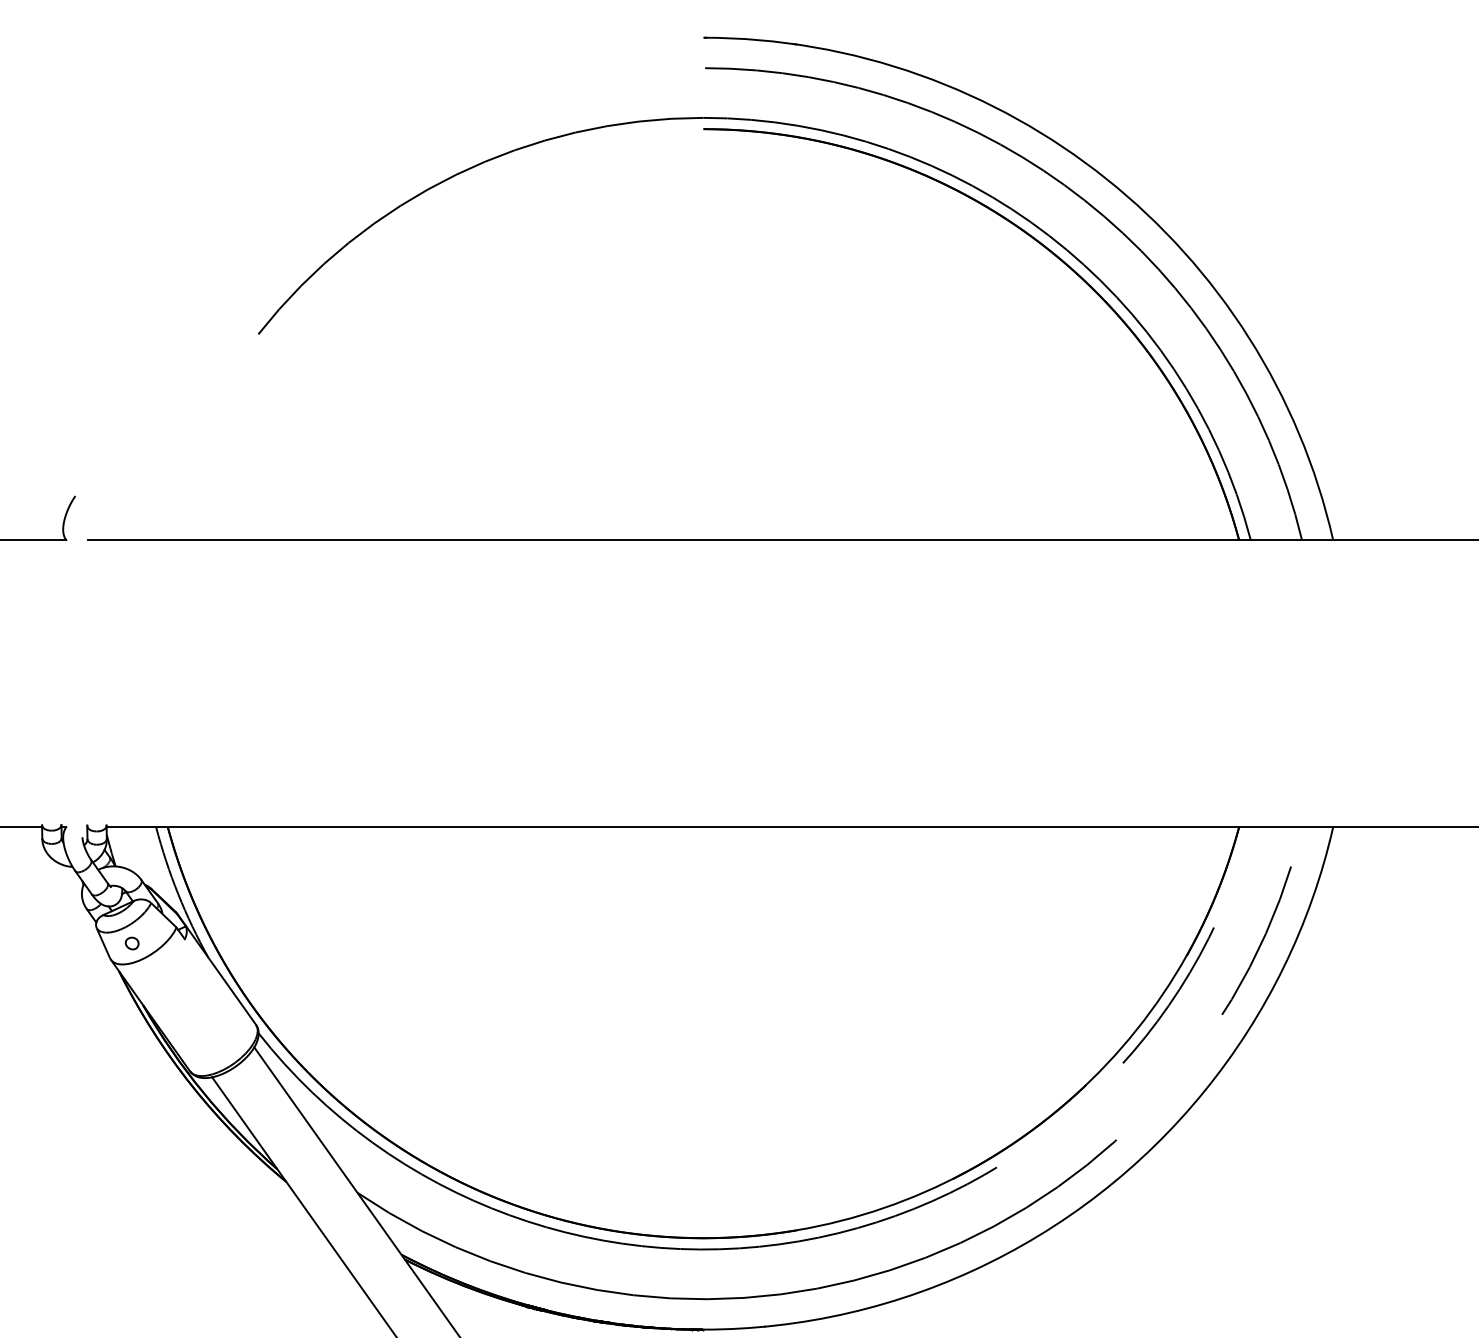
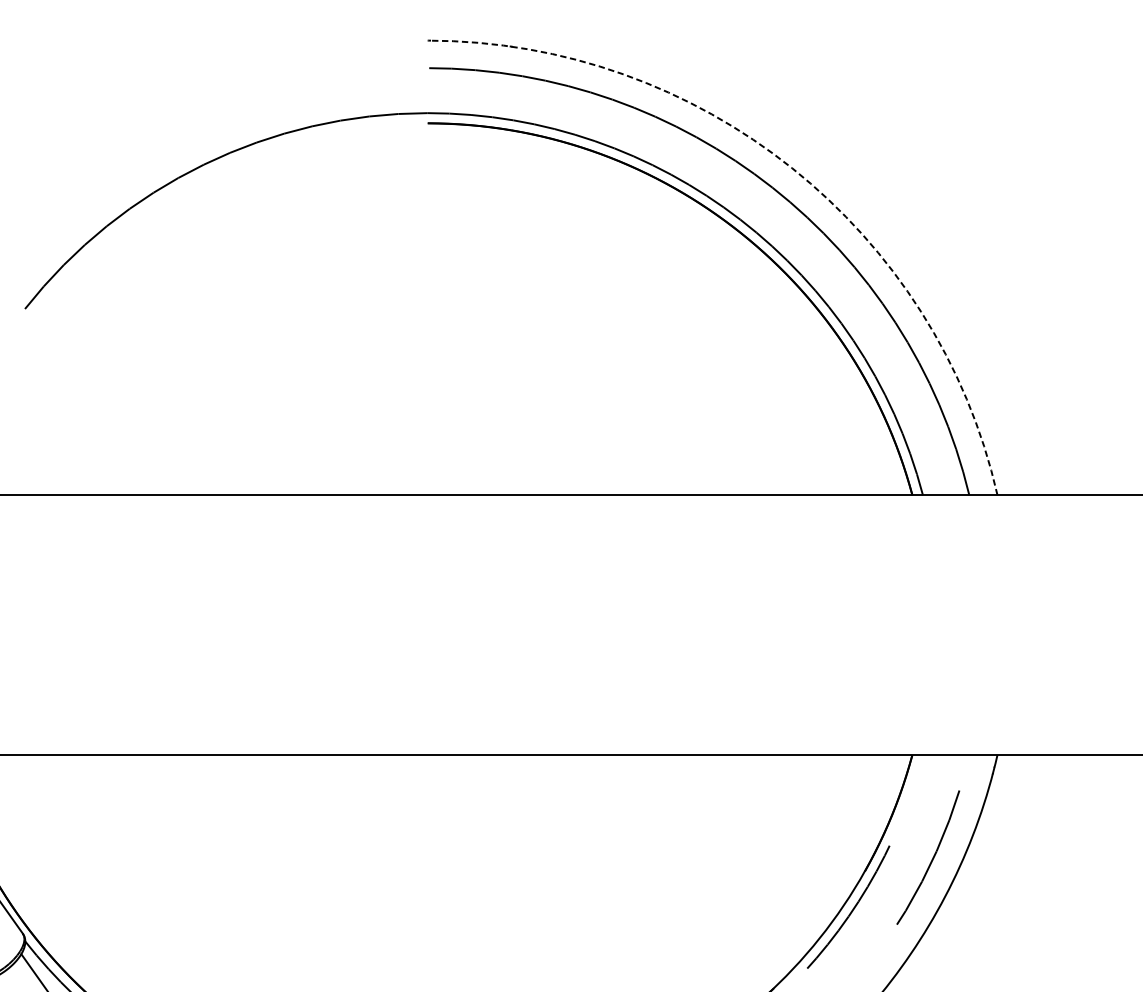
arc: (1106, 178) -> (792, 167), solid -> dashed

